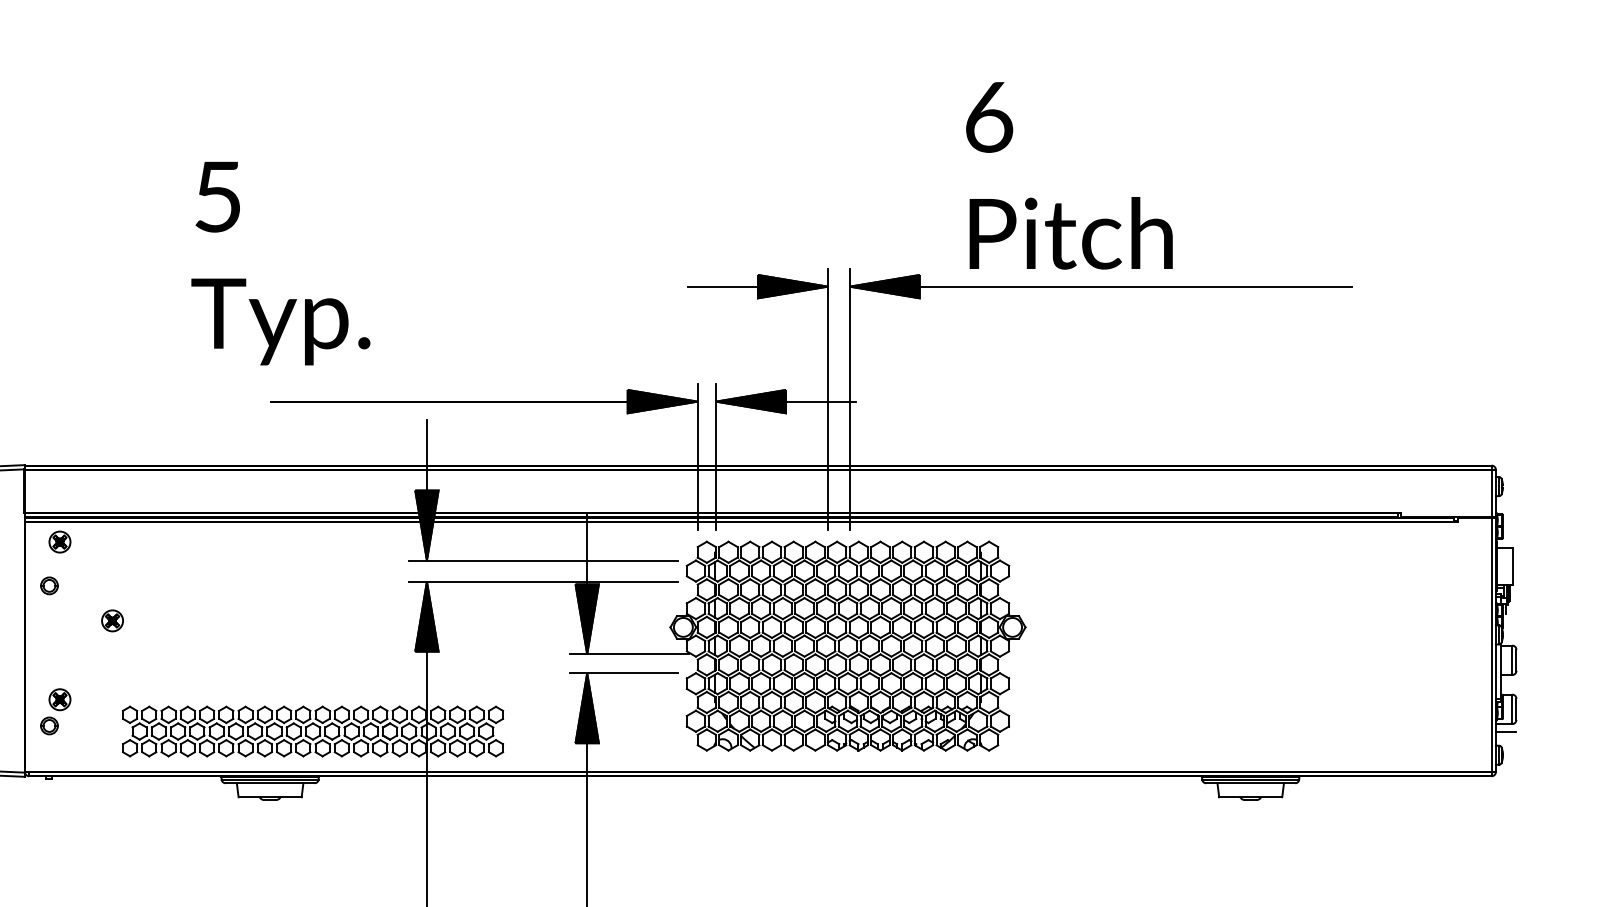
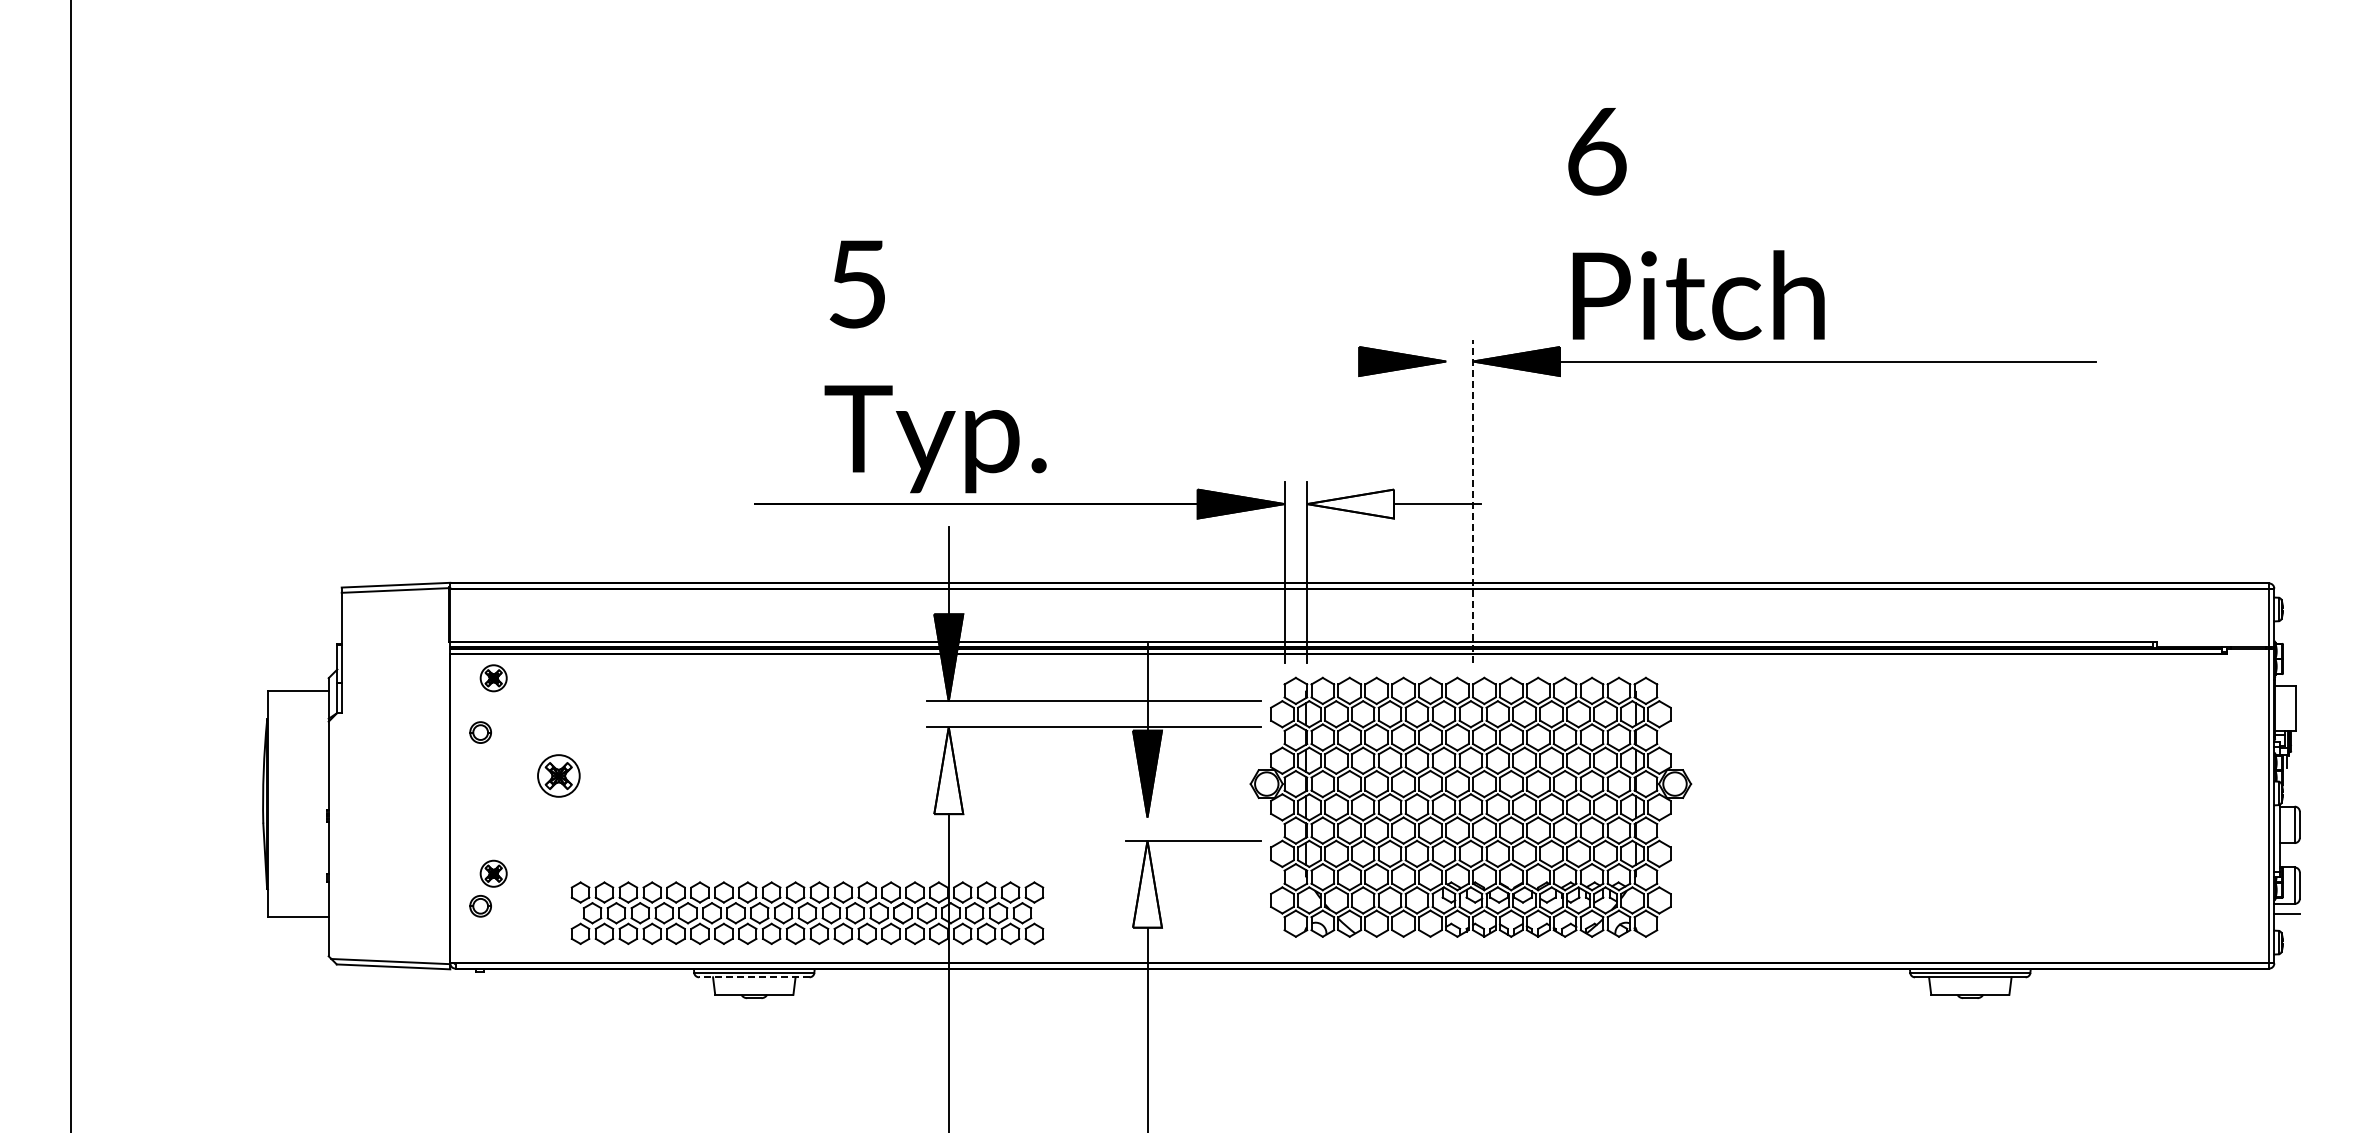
text: (1069, 176) -> (1696, 224), moved
text: (280, 263) -> (935, 366), moved
line: (722, 286) -> (1315, 361), removed
line: (828, 398) -> (1446, 500), removed
line: (850, 398) -> (1473, 500), solid -> dashed
fill: (750, 401) -> (1350, 503), removed
fill: (426, 616) -> (948, 770), removed
part: (112, 620) -> (558, 775), size x1.6
line: (629, 654) -> (1199, 817), removed
fill: (587, 707) -> (1147, 883), removed
line: (269, 783) -> (753, 977), solid -> dashed

